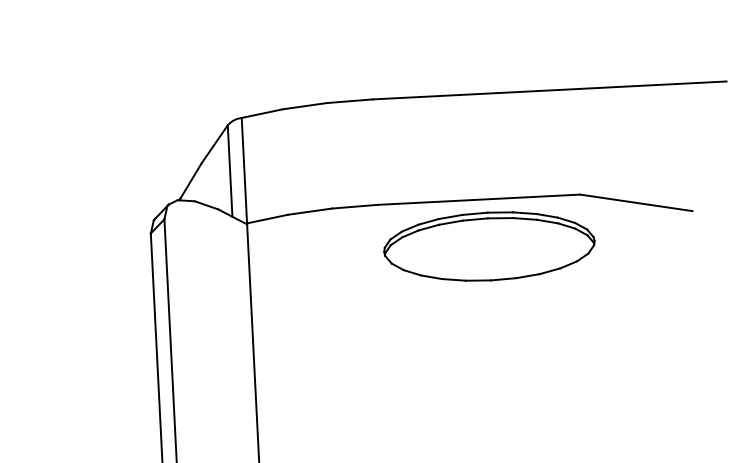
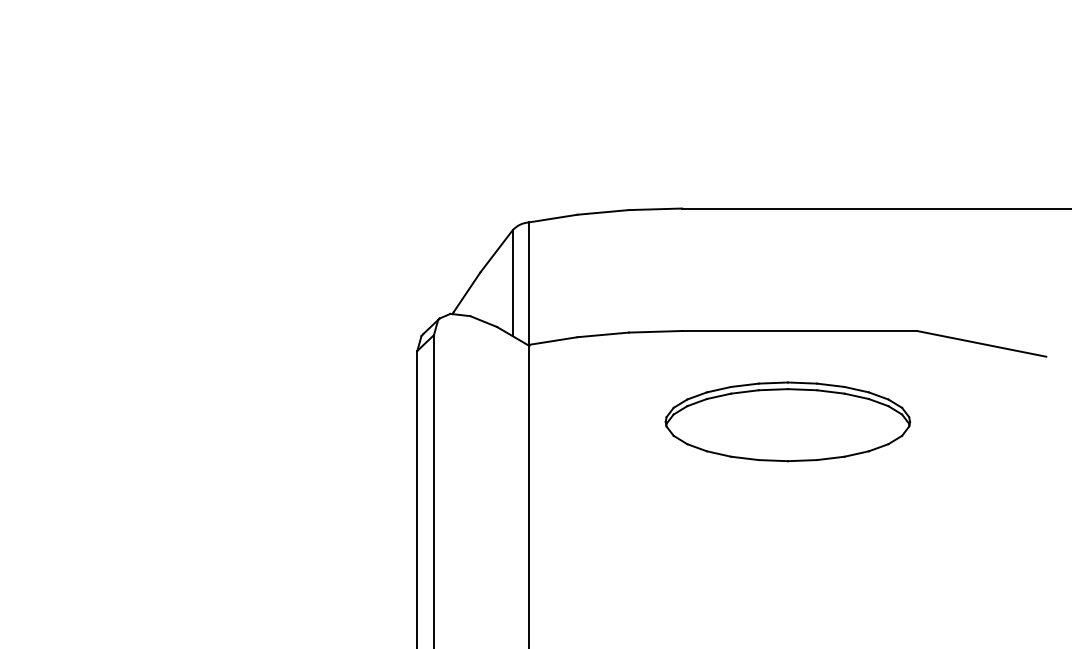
part: (489, 246) -> (787, 421), moved

